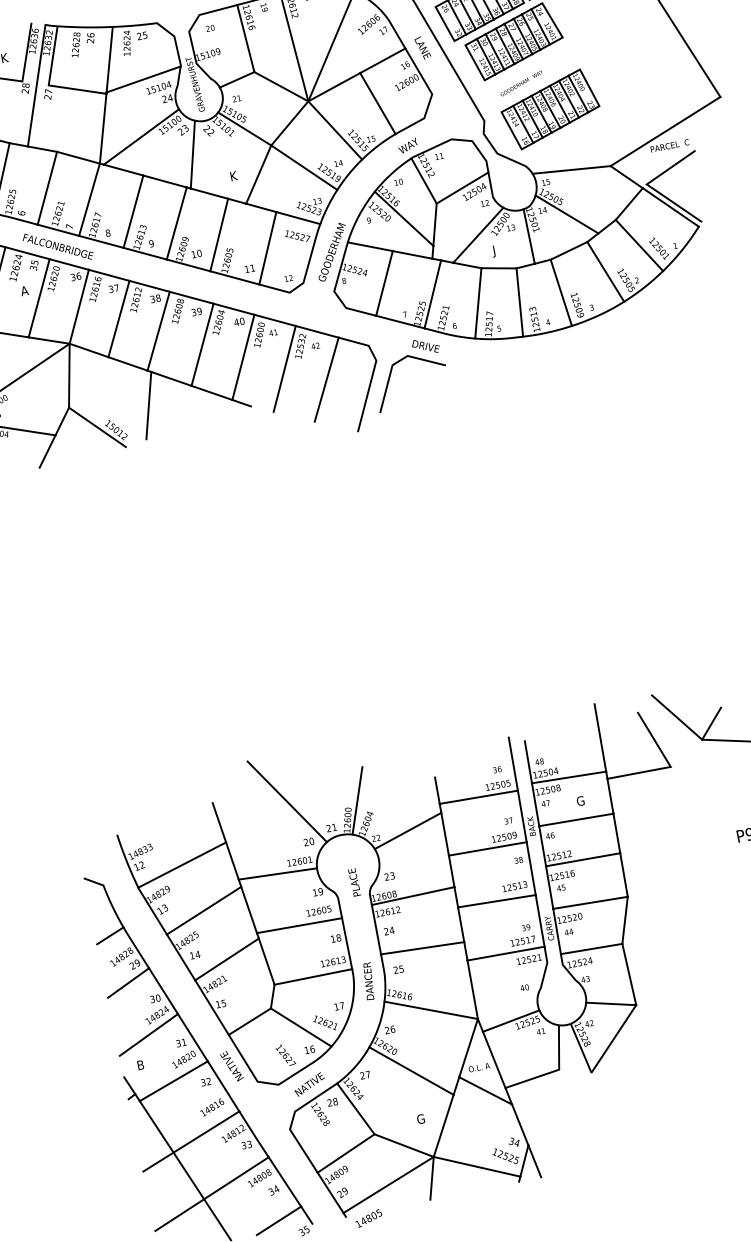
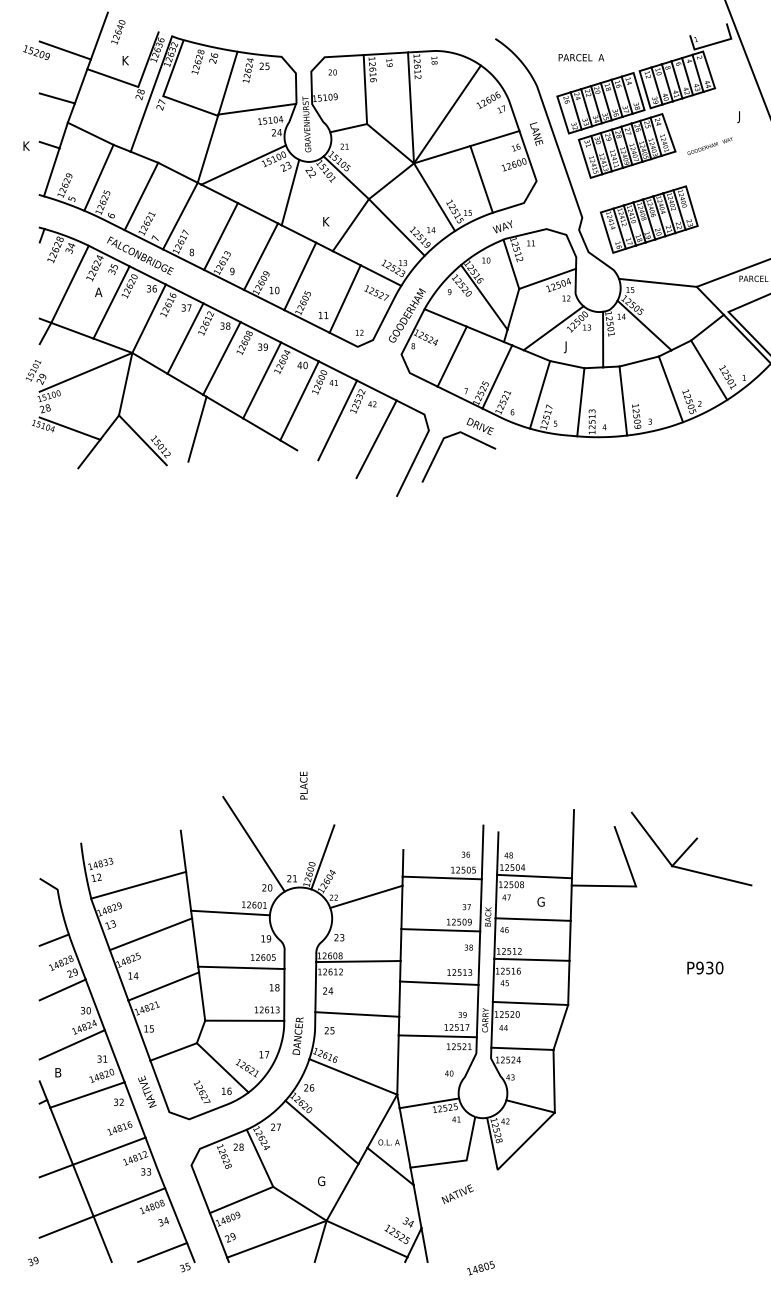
text: (520, 83) -> (709, 146), moved
text: (354, 882) -> (303, 785), moved
text: (309, 1083) -> (457, 1193), moved
text: (368, 1218) -> (480, 1267), moved

